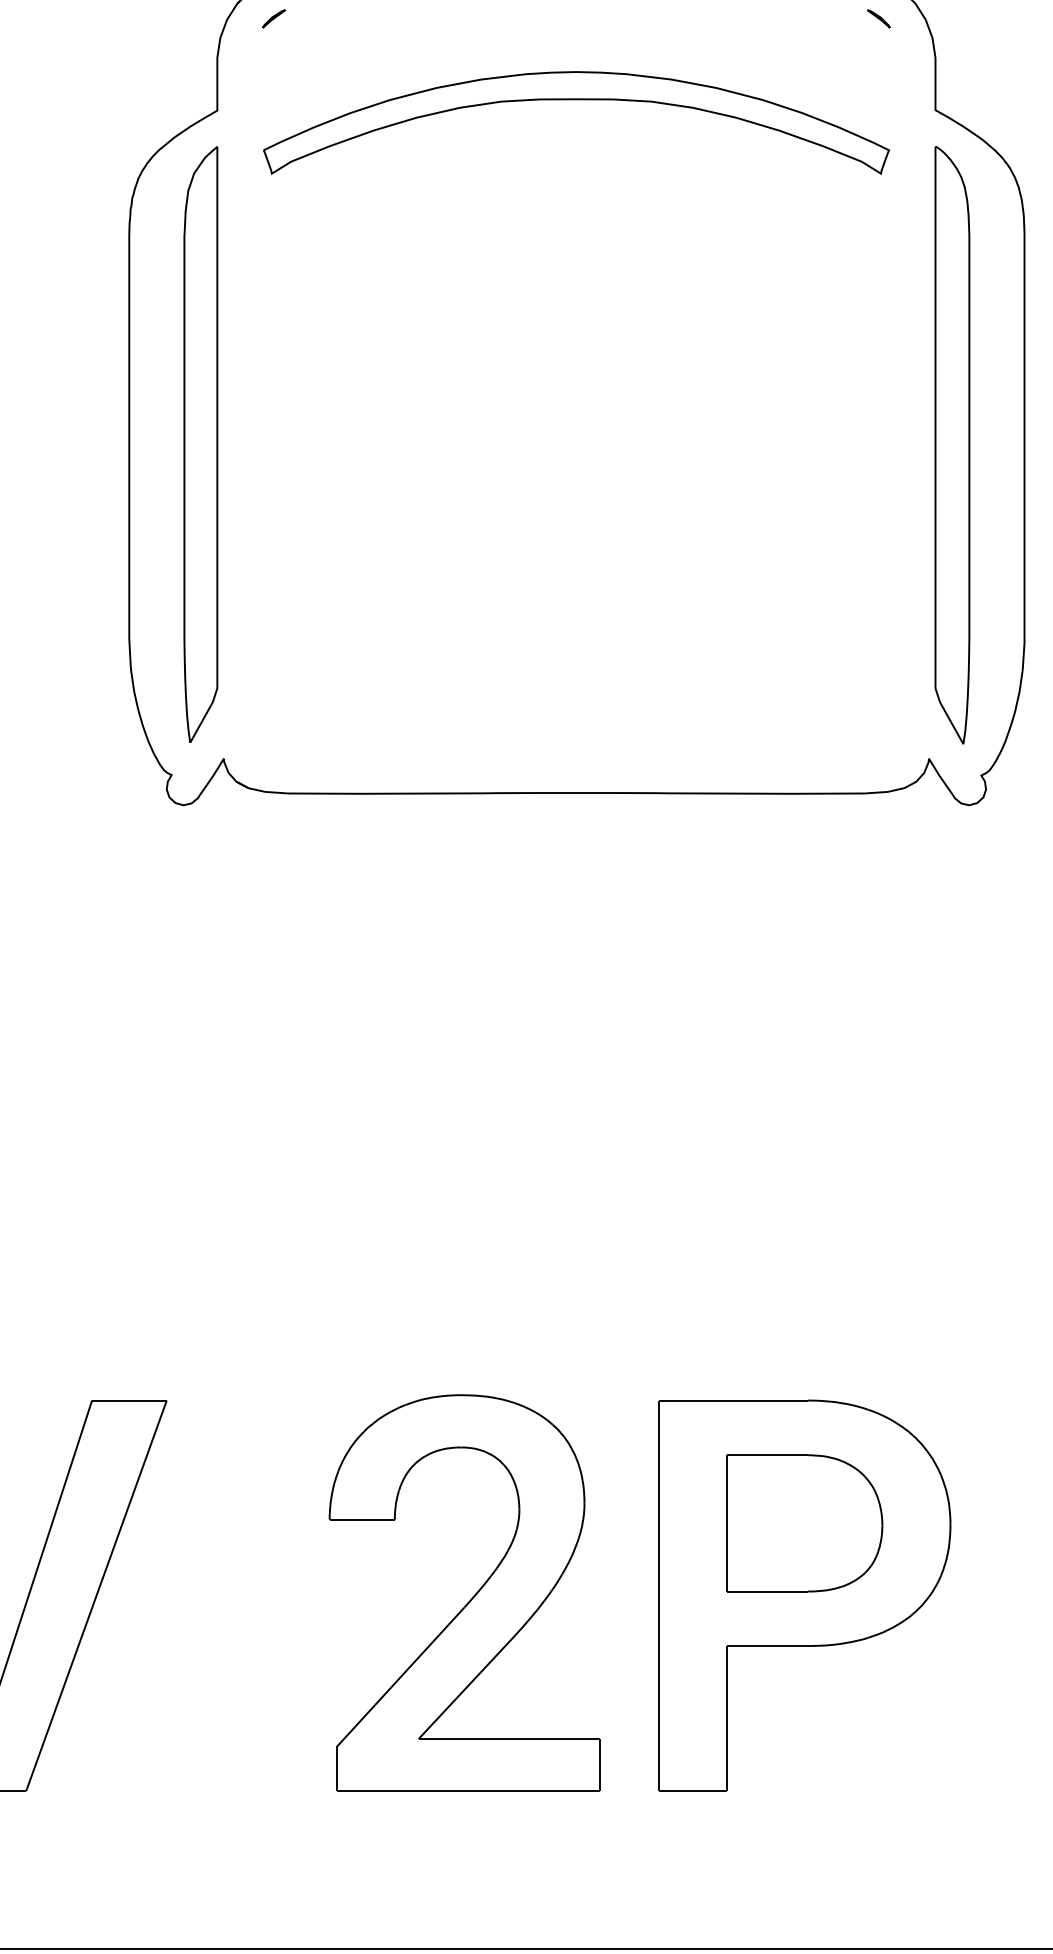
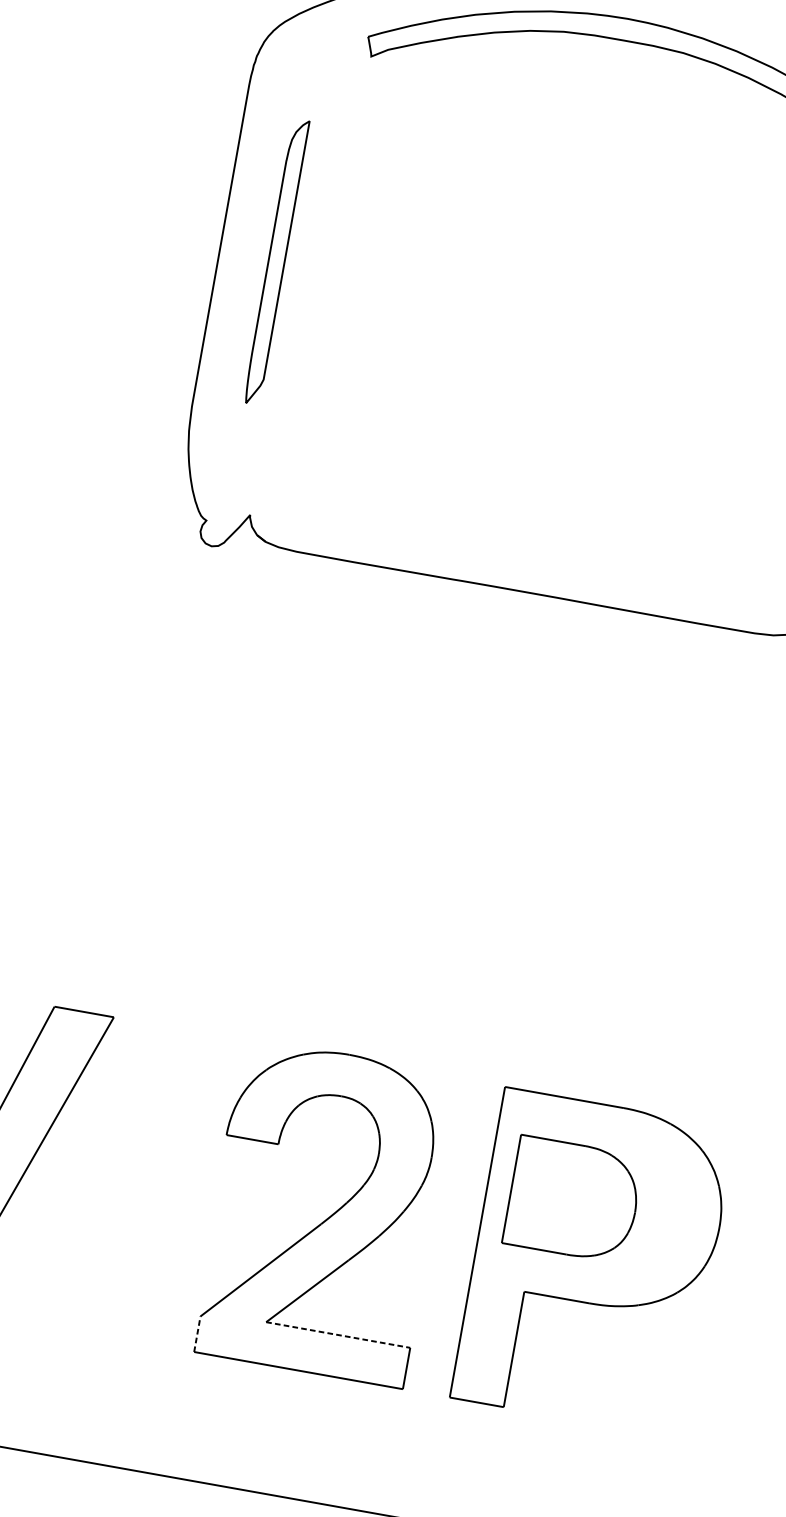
part: (200, 444) -> (276, 261), size x0.6
part: (804, 1523) -> (573, 1199), moved
line: (509, 1739) -> (338, 1335), solid -> dashed
line: (337, 1768) -> (197, 1334), solid -> dashed

